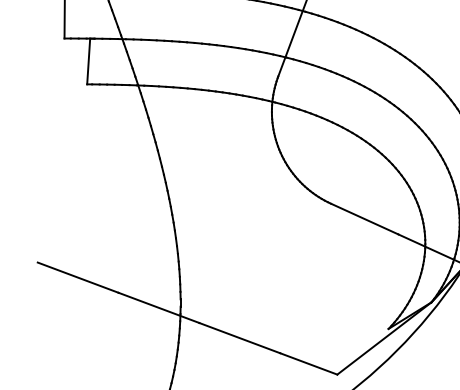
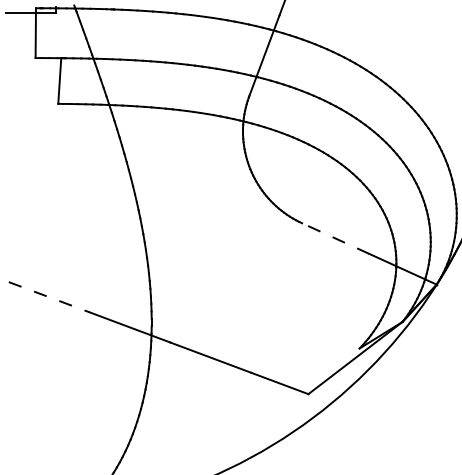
line: (364, 218) -> (335, 238), solid -> dashed
line: (78, 277) -> (49, 297), solid -> dashed

